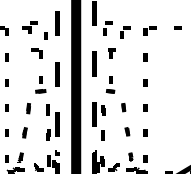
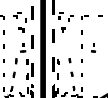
part: (110, 84) -> (93, 47), moved

